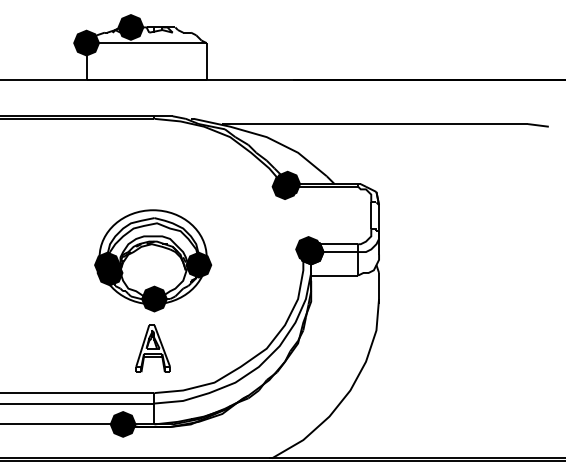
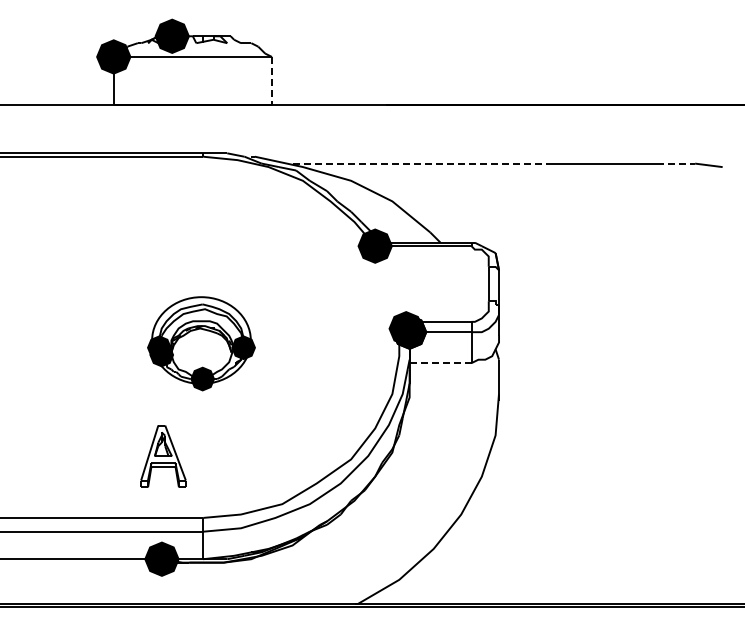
line: (207, 61) -> (272, 81), solid -> dashed
line: (320, 123) -> (422, 163), solid -> dashed
line: (513, 123) -> (676, 163), solid -> dashed
fill: (287, 183) -> (378, 242), removed
part: (153, 260) -> (201, 343), size x0.7
line: (334, 275) -> (440, 363), solid -> dashed
part: (153, 348) -> (163, 456), moved

